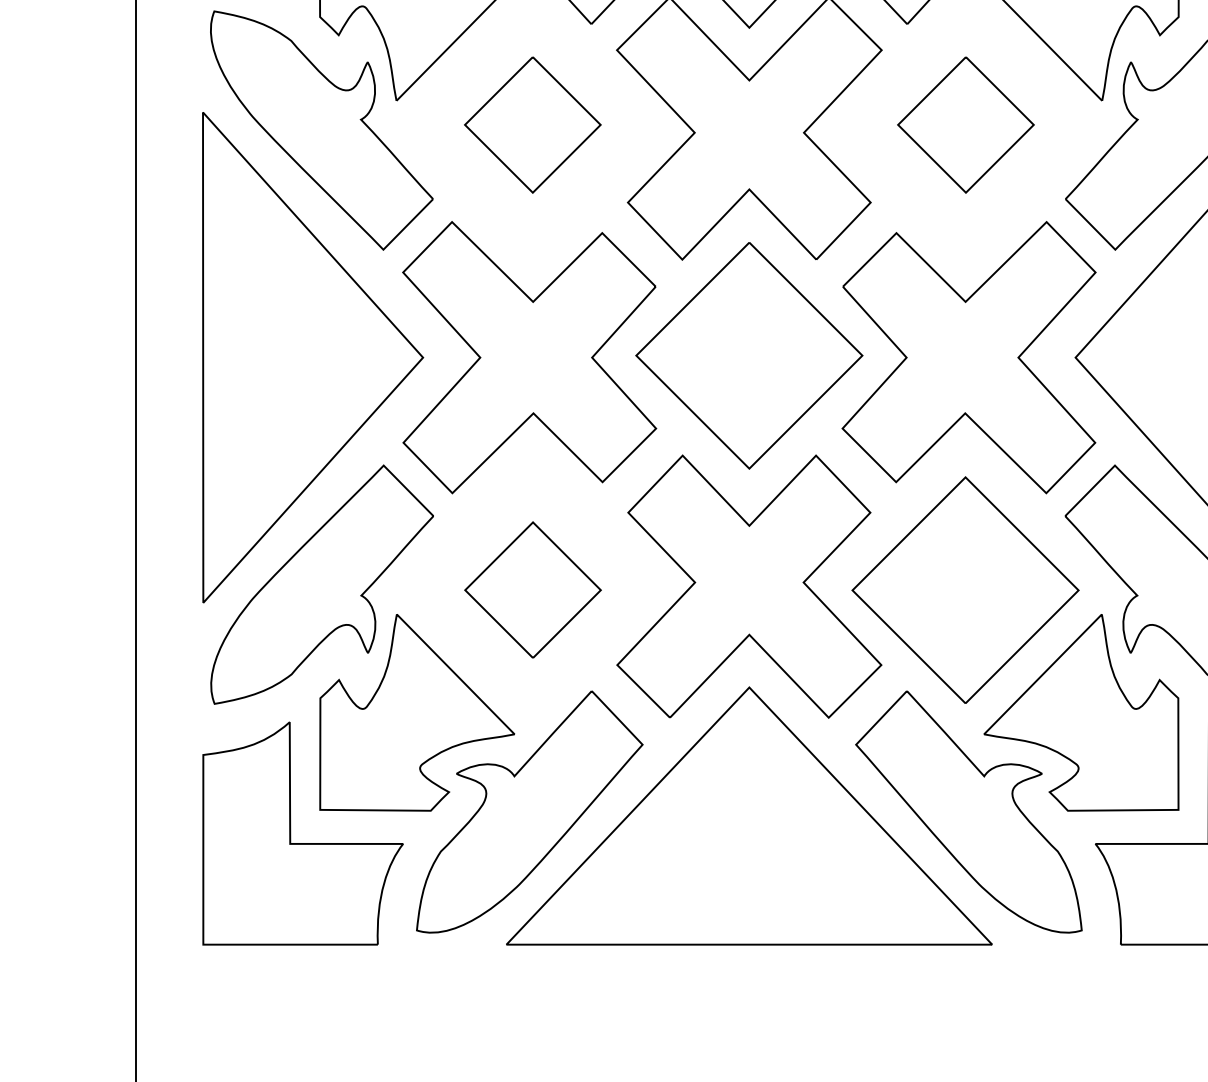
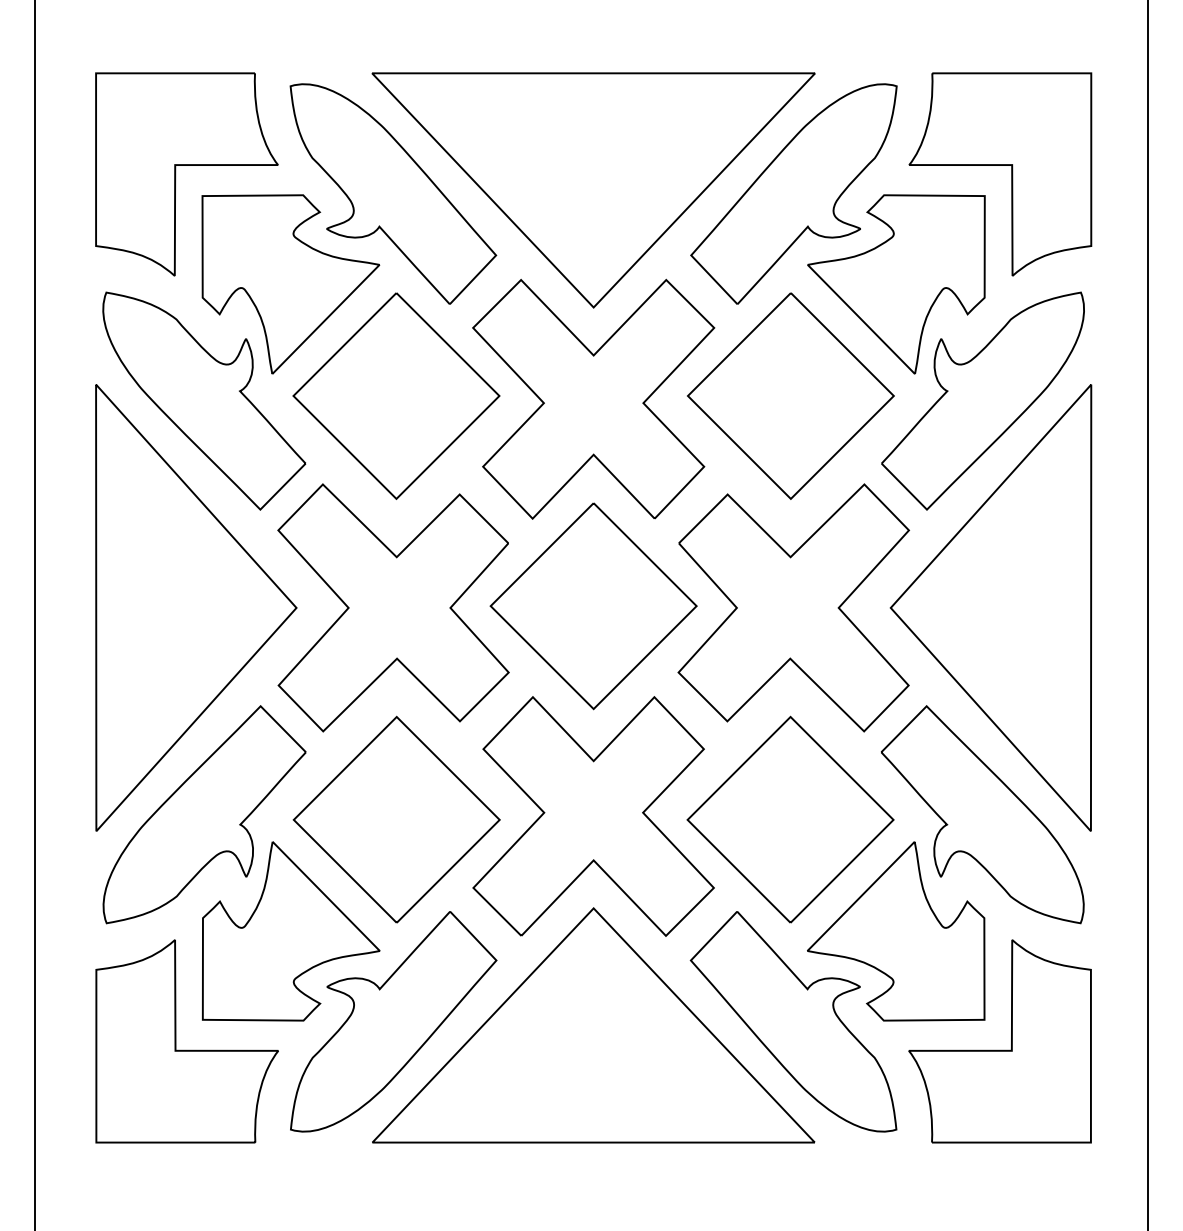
part: (532, 124) -> (396, 395), size x1.67
part: (965, 124) -> (790, 395), size x1.67
part: (532, 589) -> (396, 819), size x1.67

